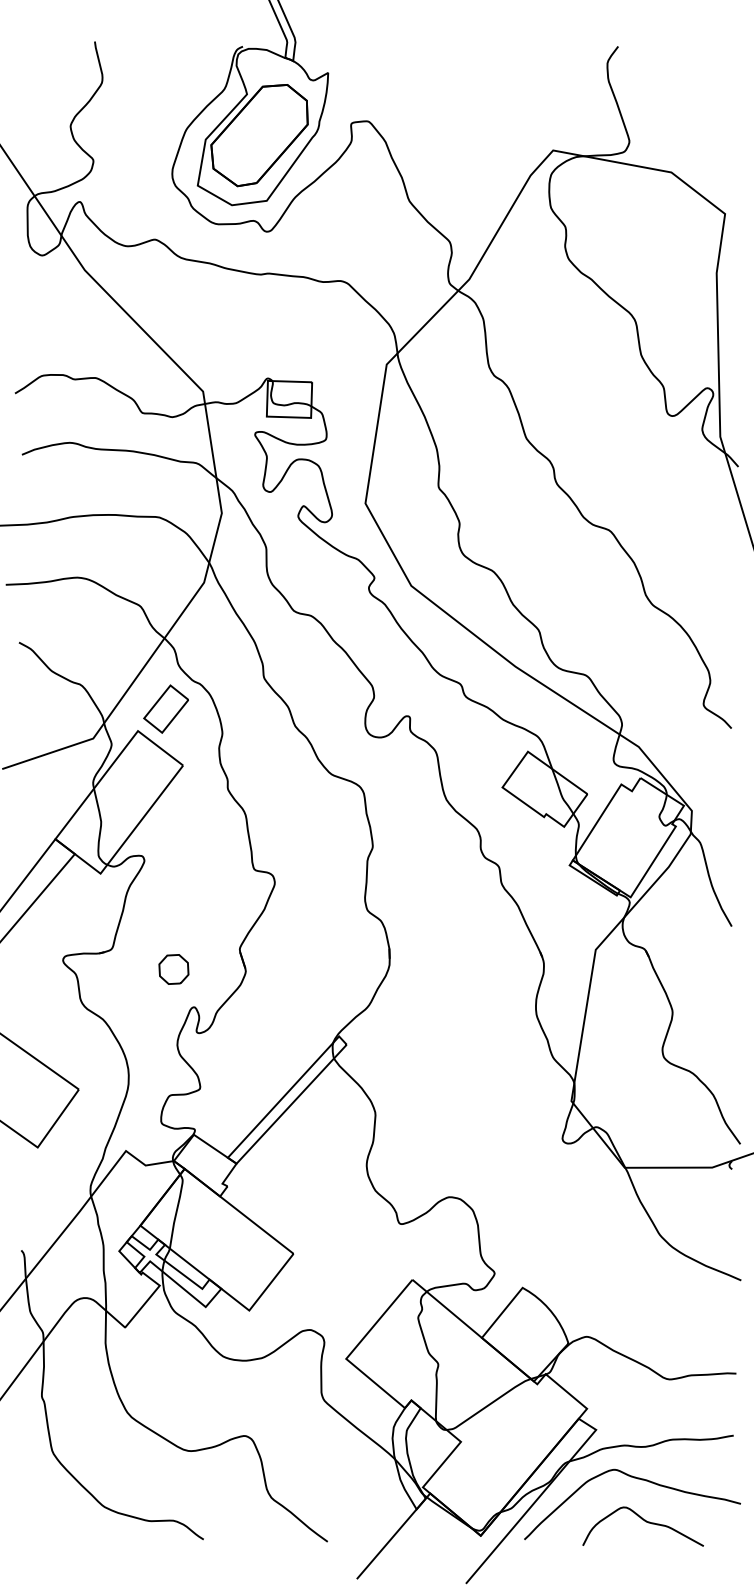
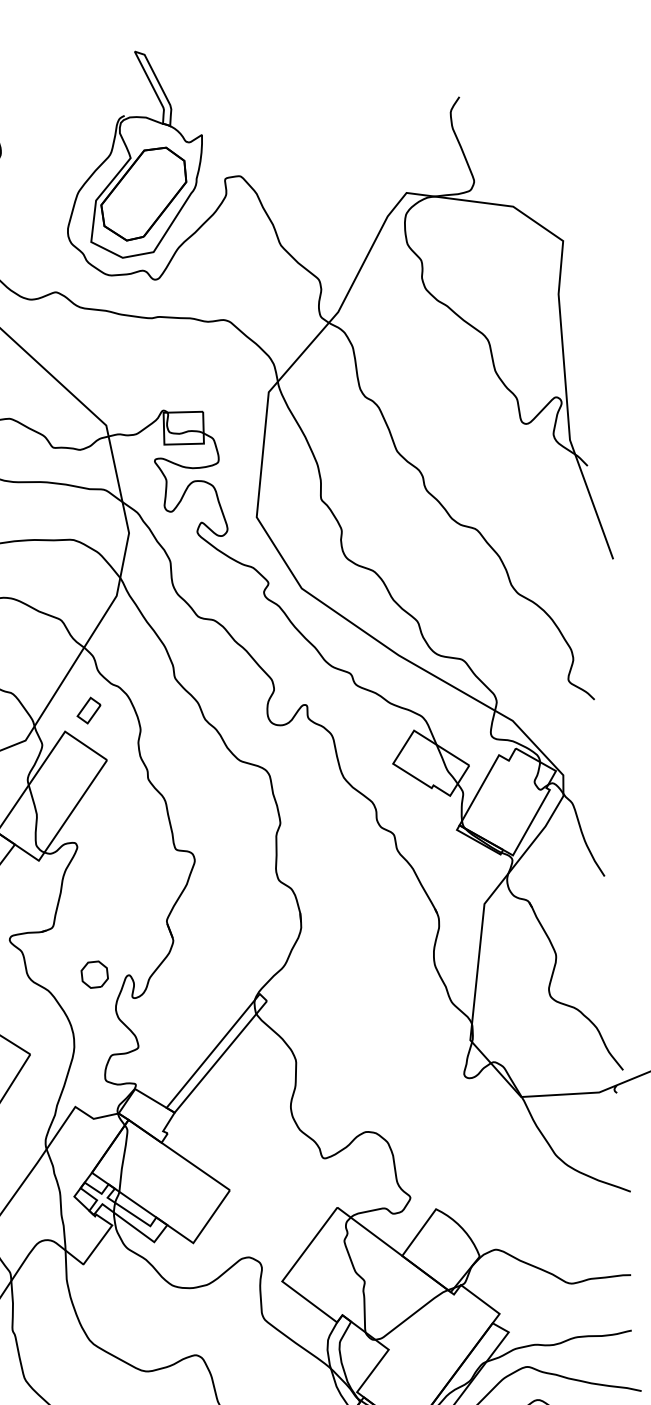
part: (165, 708) -> (88, 710), size x0.6
part: (173, 969) -> (94, 974), moved

